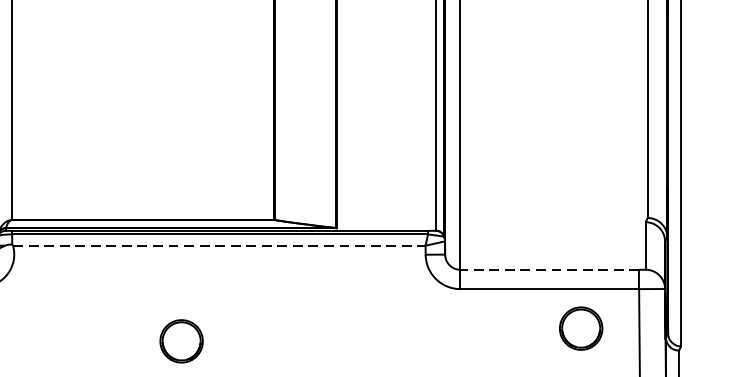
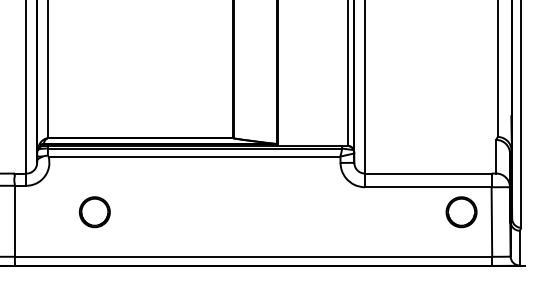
line: (219, 245) -> (194, 156), dashed -> solid
line: (548, 269) -> (427, 173), dashed -> solid
part: (581, 329) -> (461, 212), moved
part: (181, 341) -> (94, 212), moved

